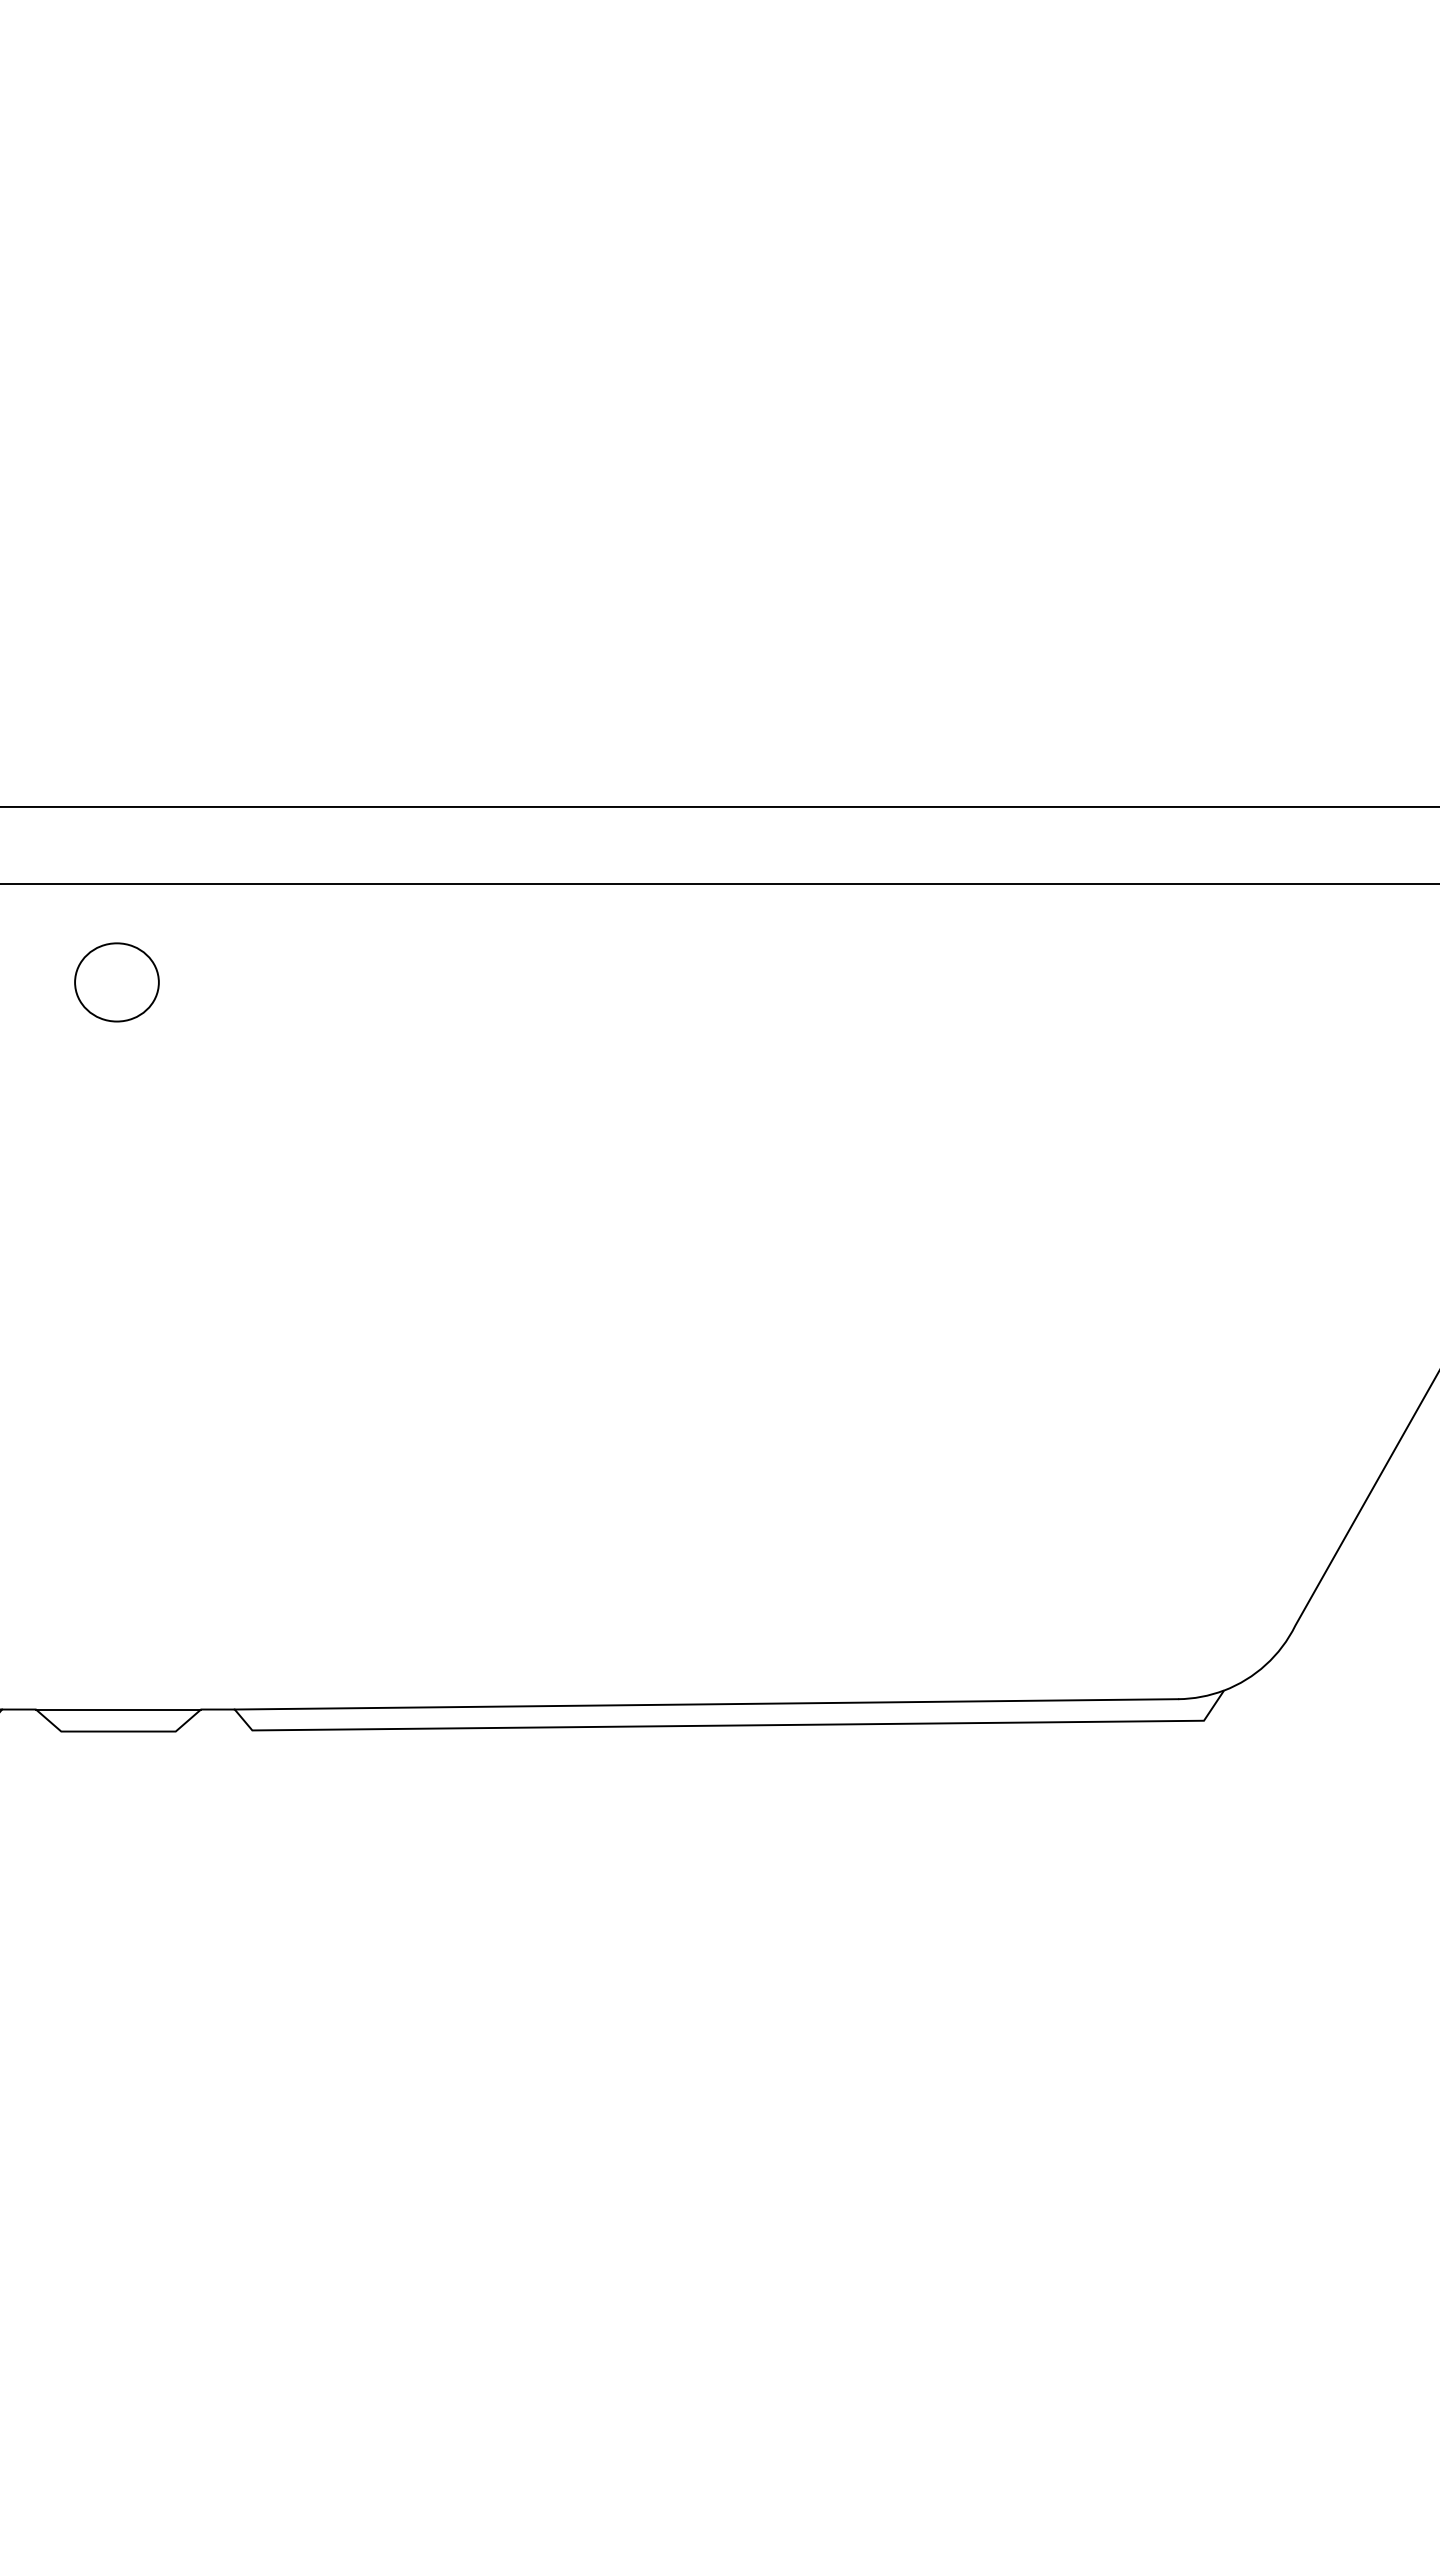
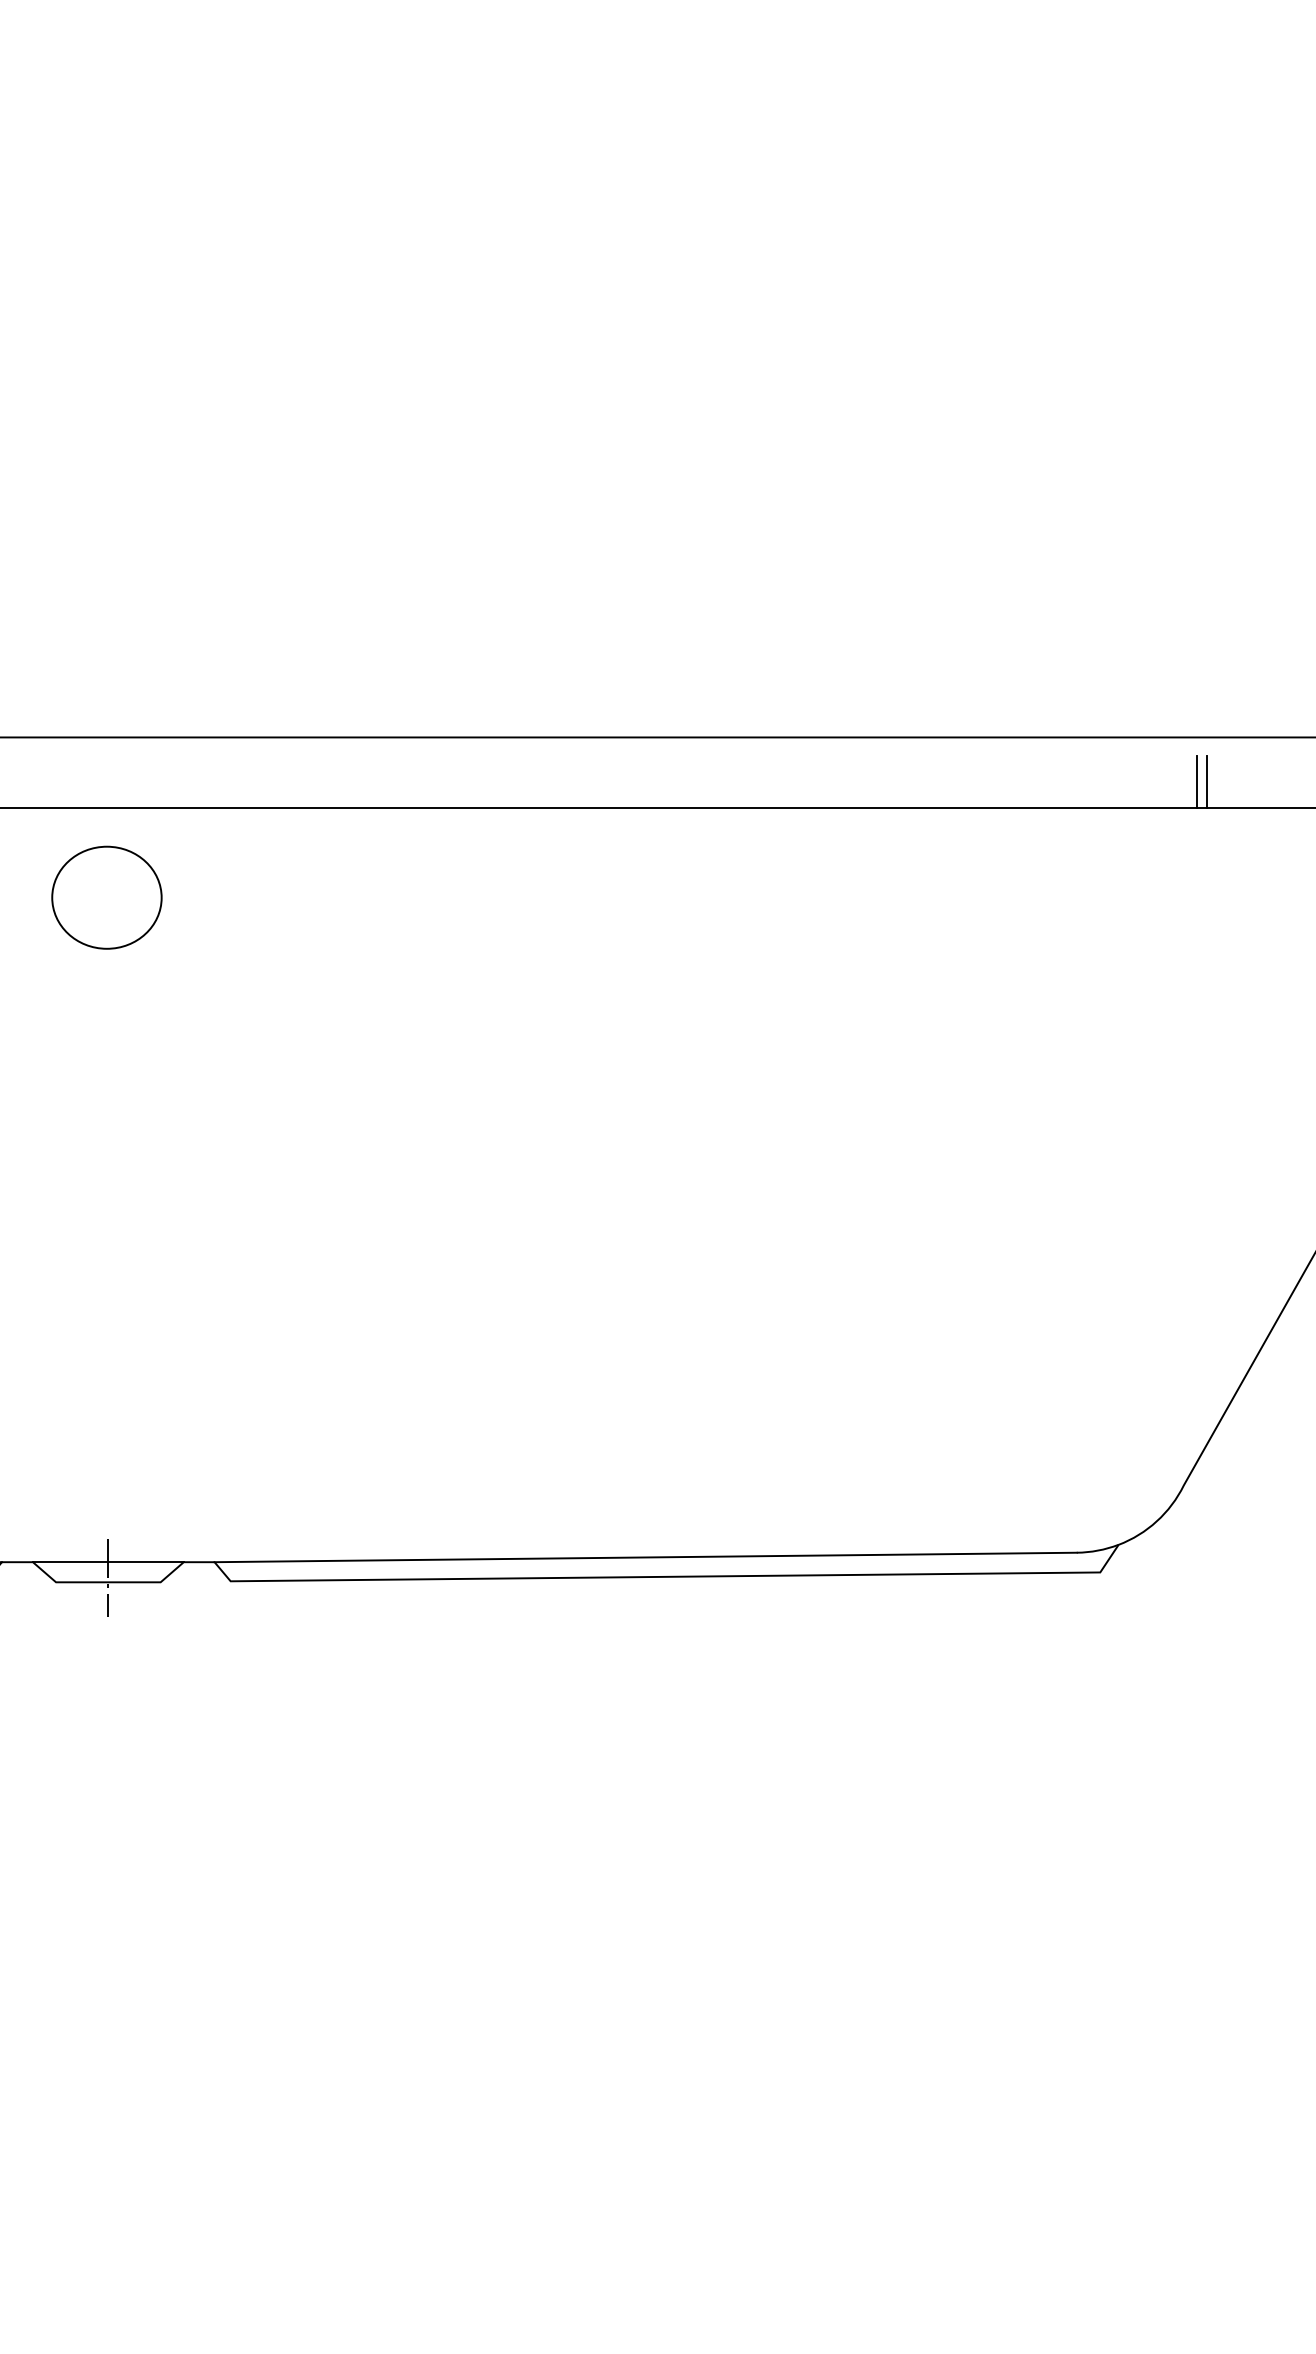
line: (1310, 855) -> (1197, 781), added
line: (1321, 855) -> (1207, 781), added
part: (116, 982) -> (106, 897), size x1.43
line: (118, 1725) -> (108, 1576), added

